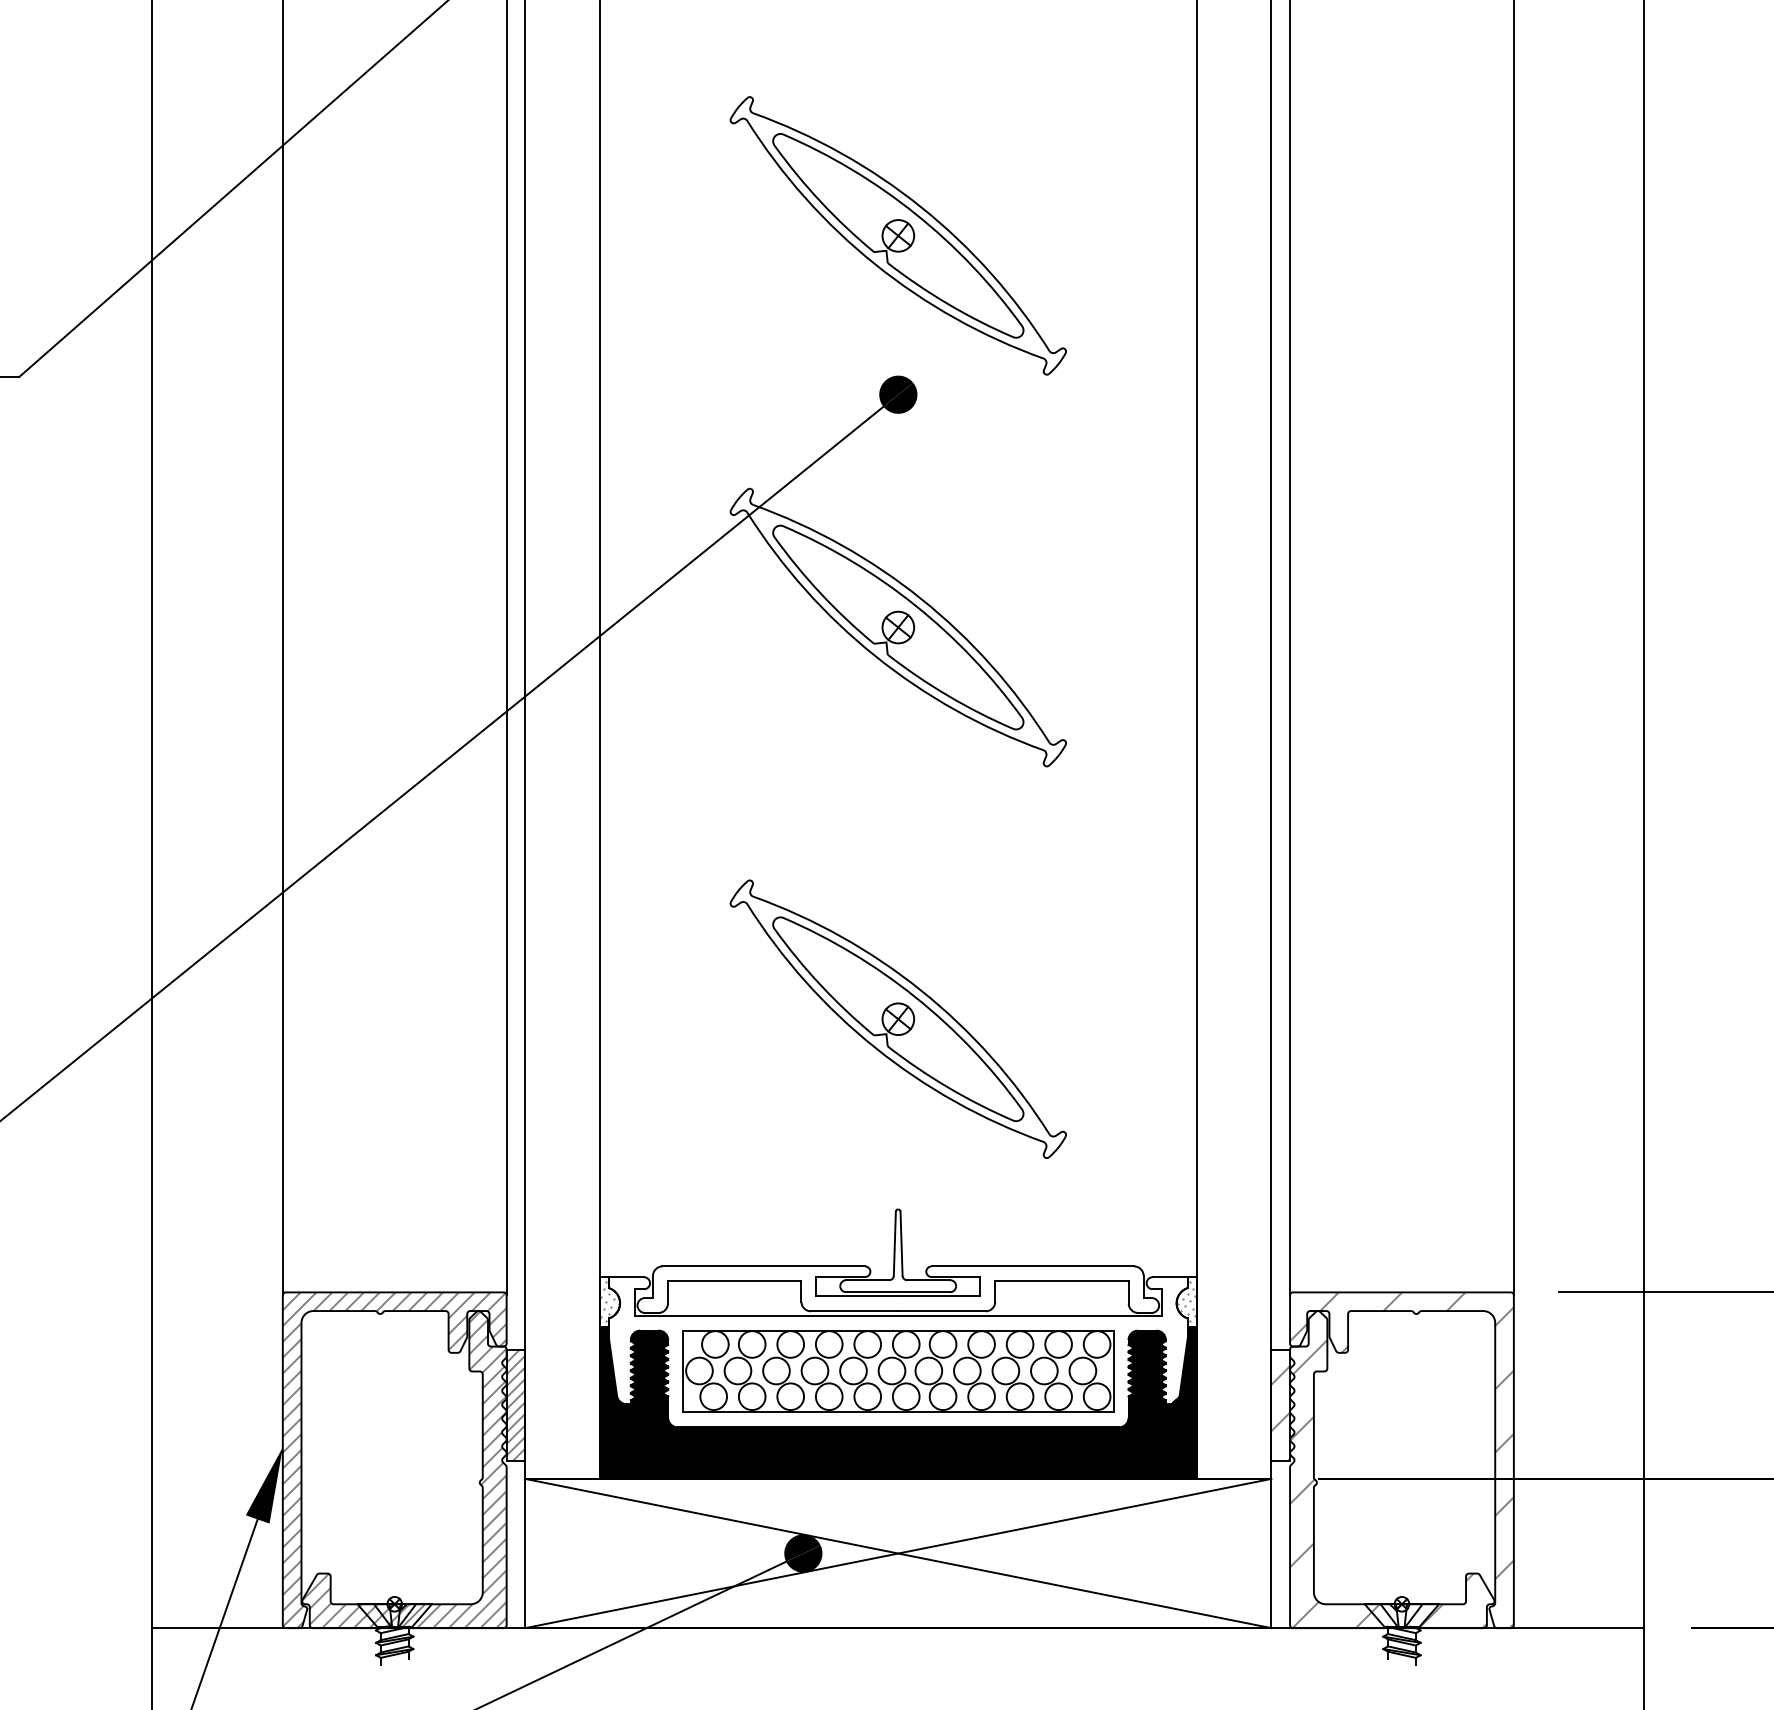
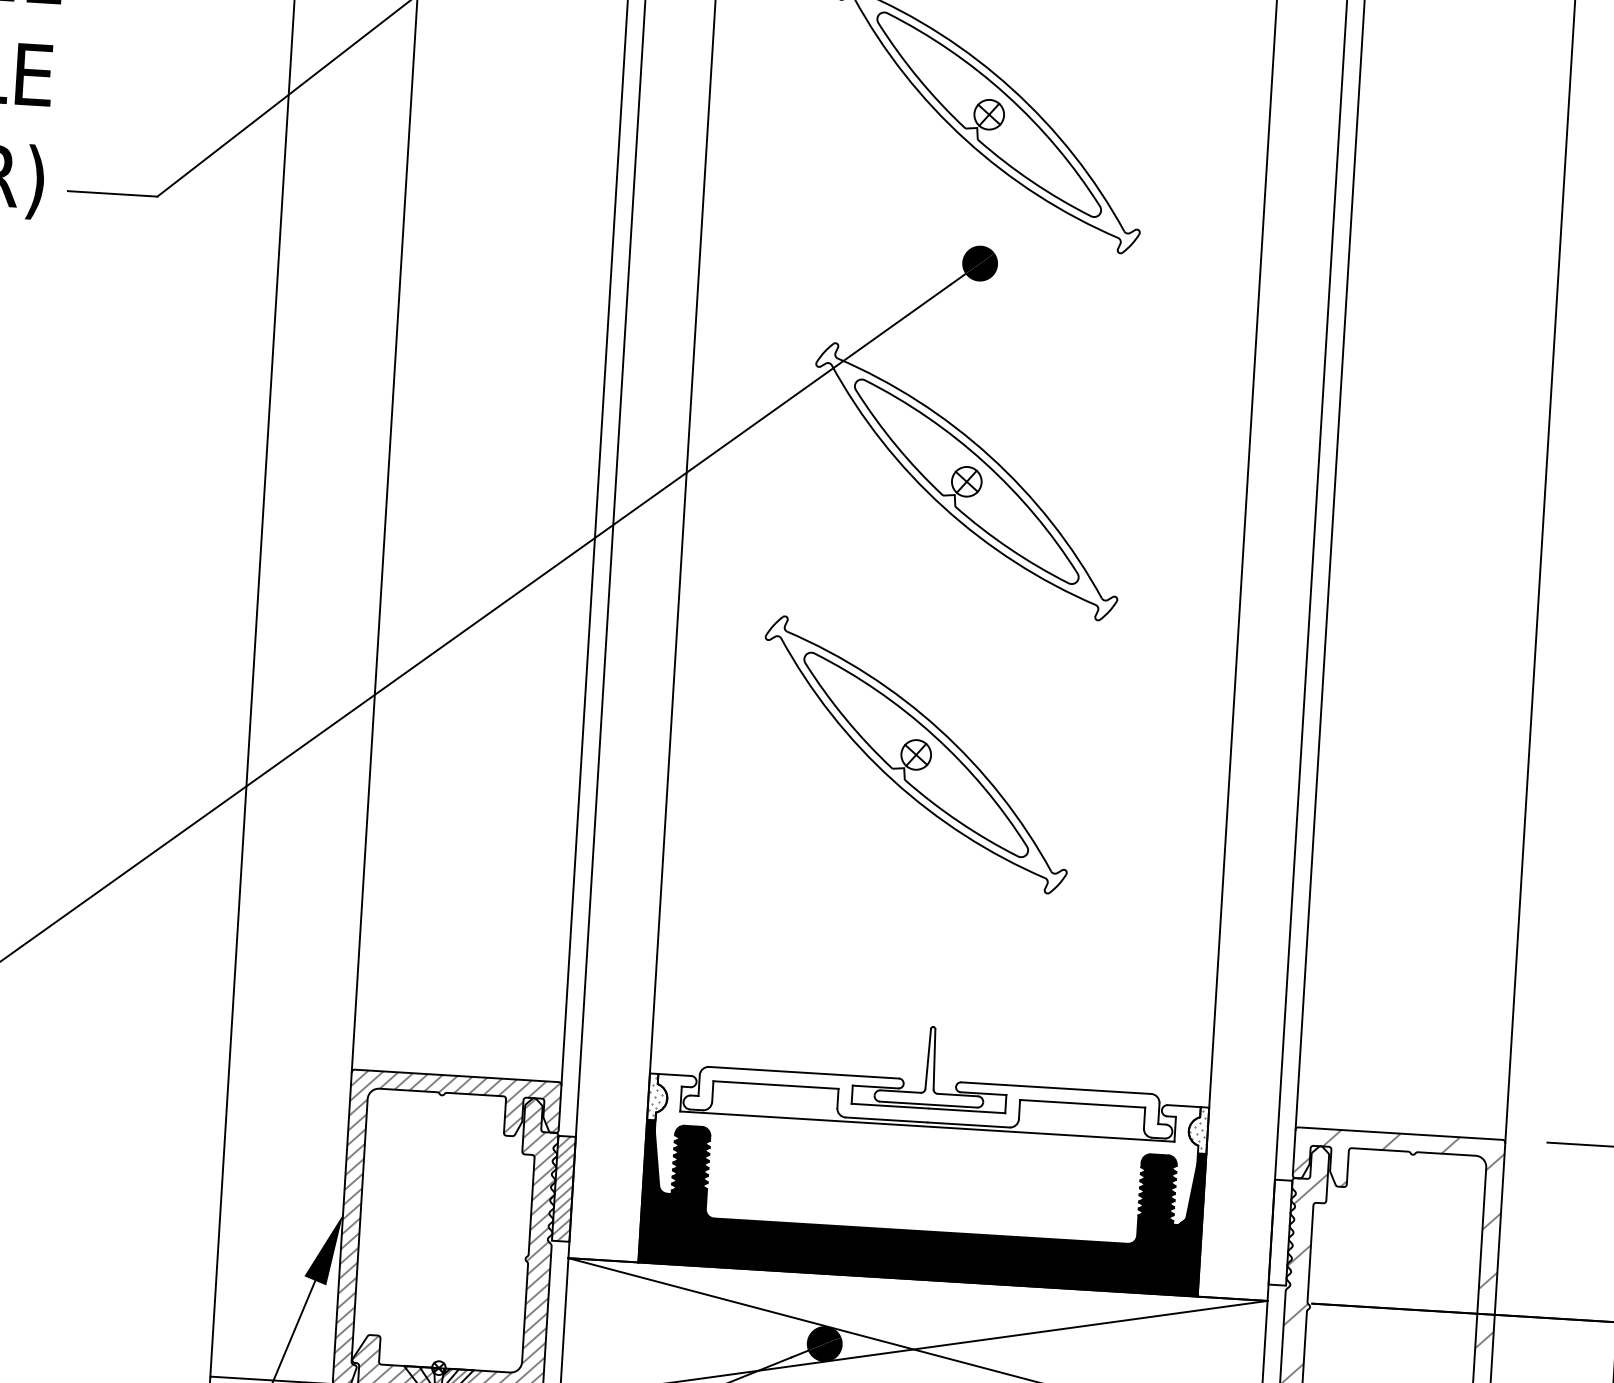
part: (897, 1018) -> (915, 754), moved
part: (898, 1371) -> (924, 1178), removed
hatch: (1280, 1413) -> (1279, 1240), removed

